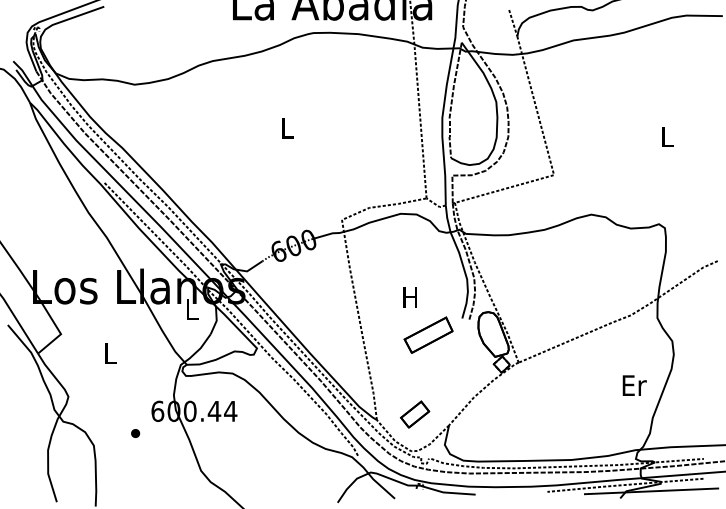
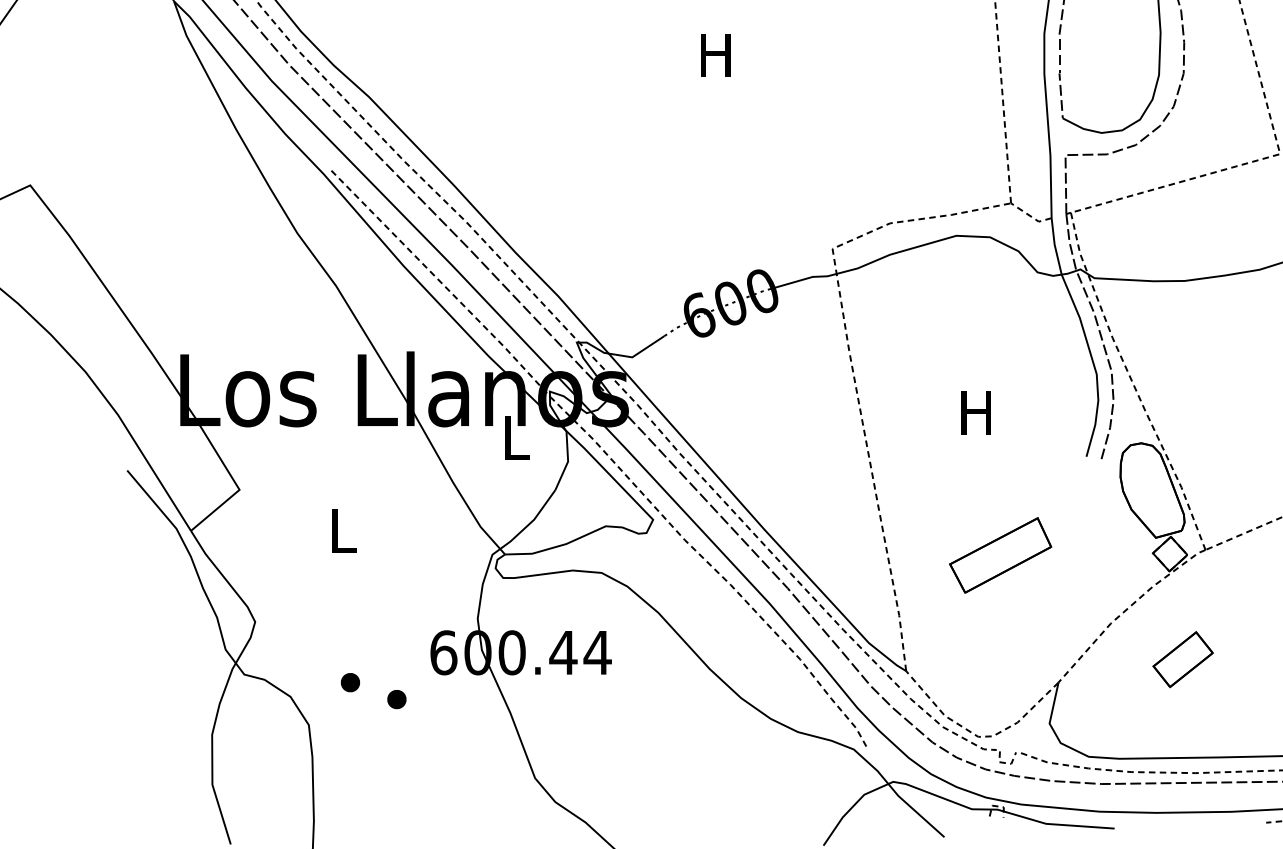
text: (286, 128) -> (715, 55), L -> H
part: (428, 334) -> (1000, 553), moved
part: (415, 414) -> (1183, 659), moved
part: (113, 425) -> (350, 682), added

